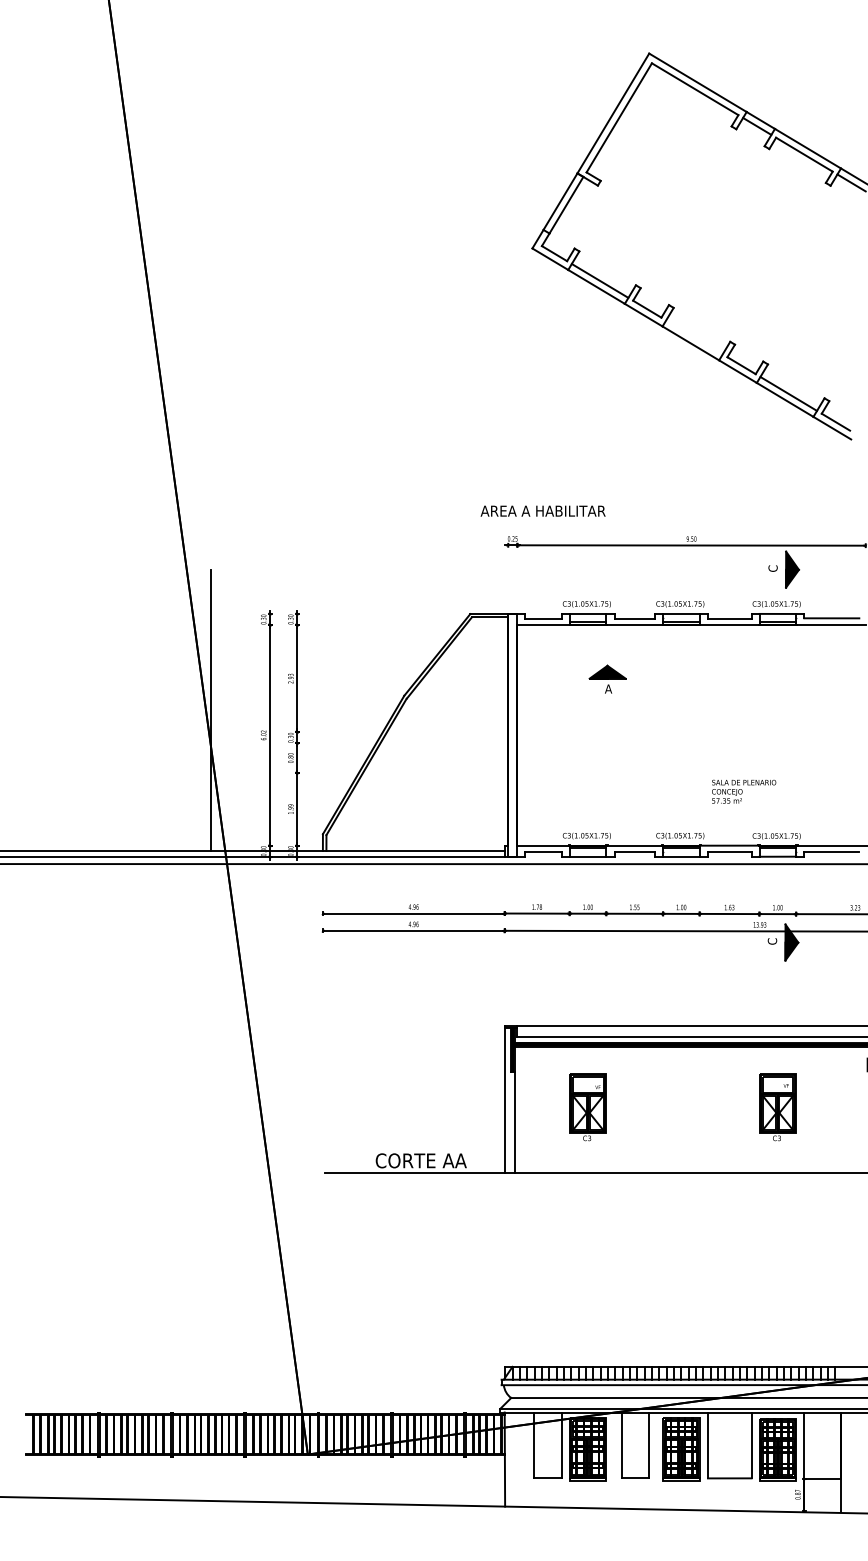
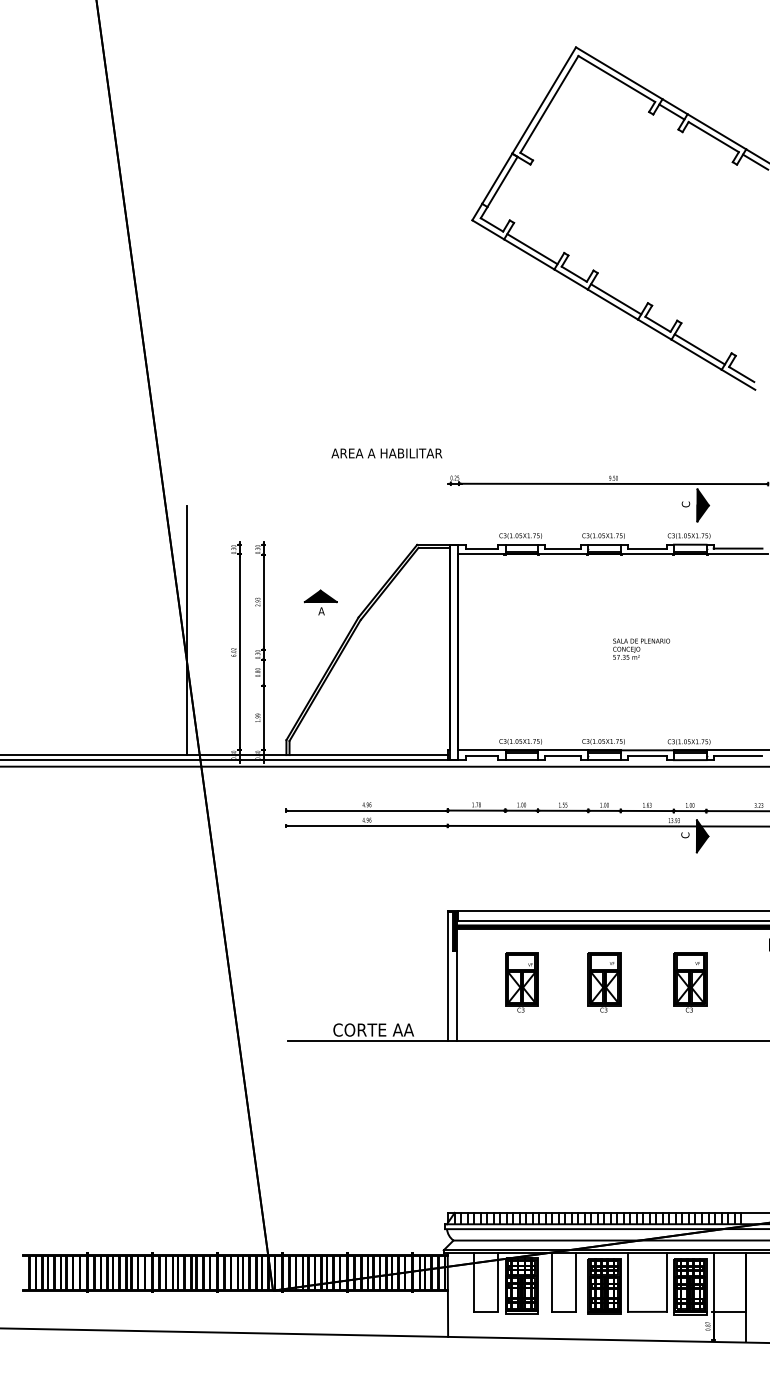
line: (694, 337) -> (616, 299), added
text: (542, 510) -> (386, 452), moved
part: (607, 678) -> (320, 601), moved
text: (744, 791) -> (641, 649), moved
part: (681, 1107) -> (604, 982), added

